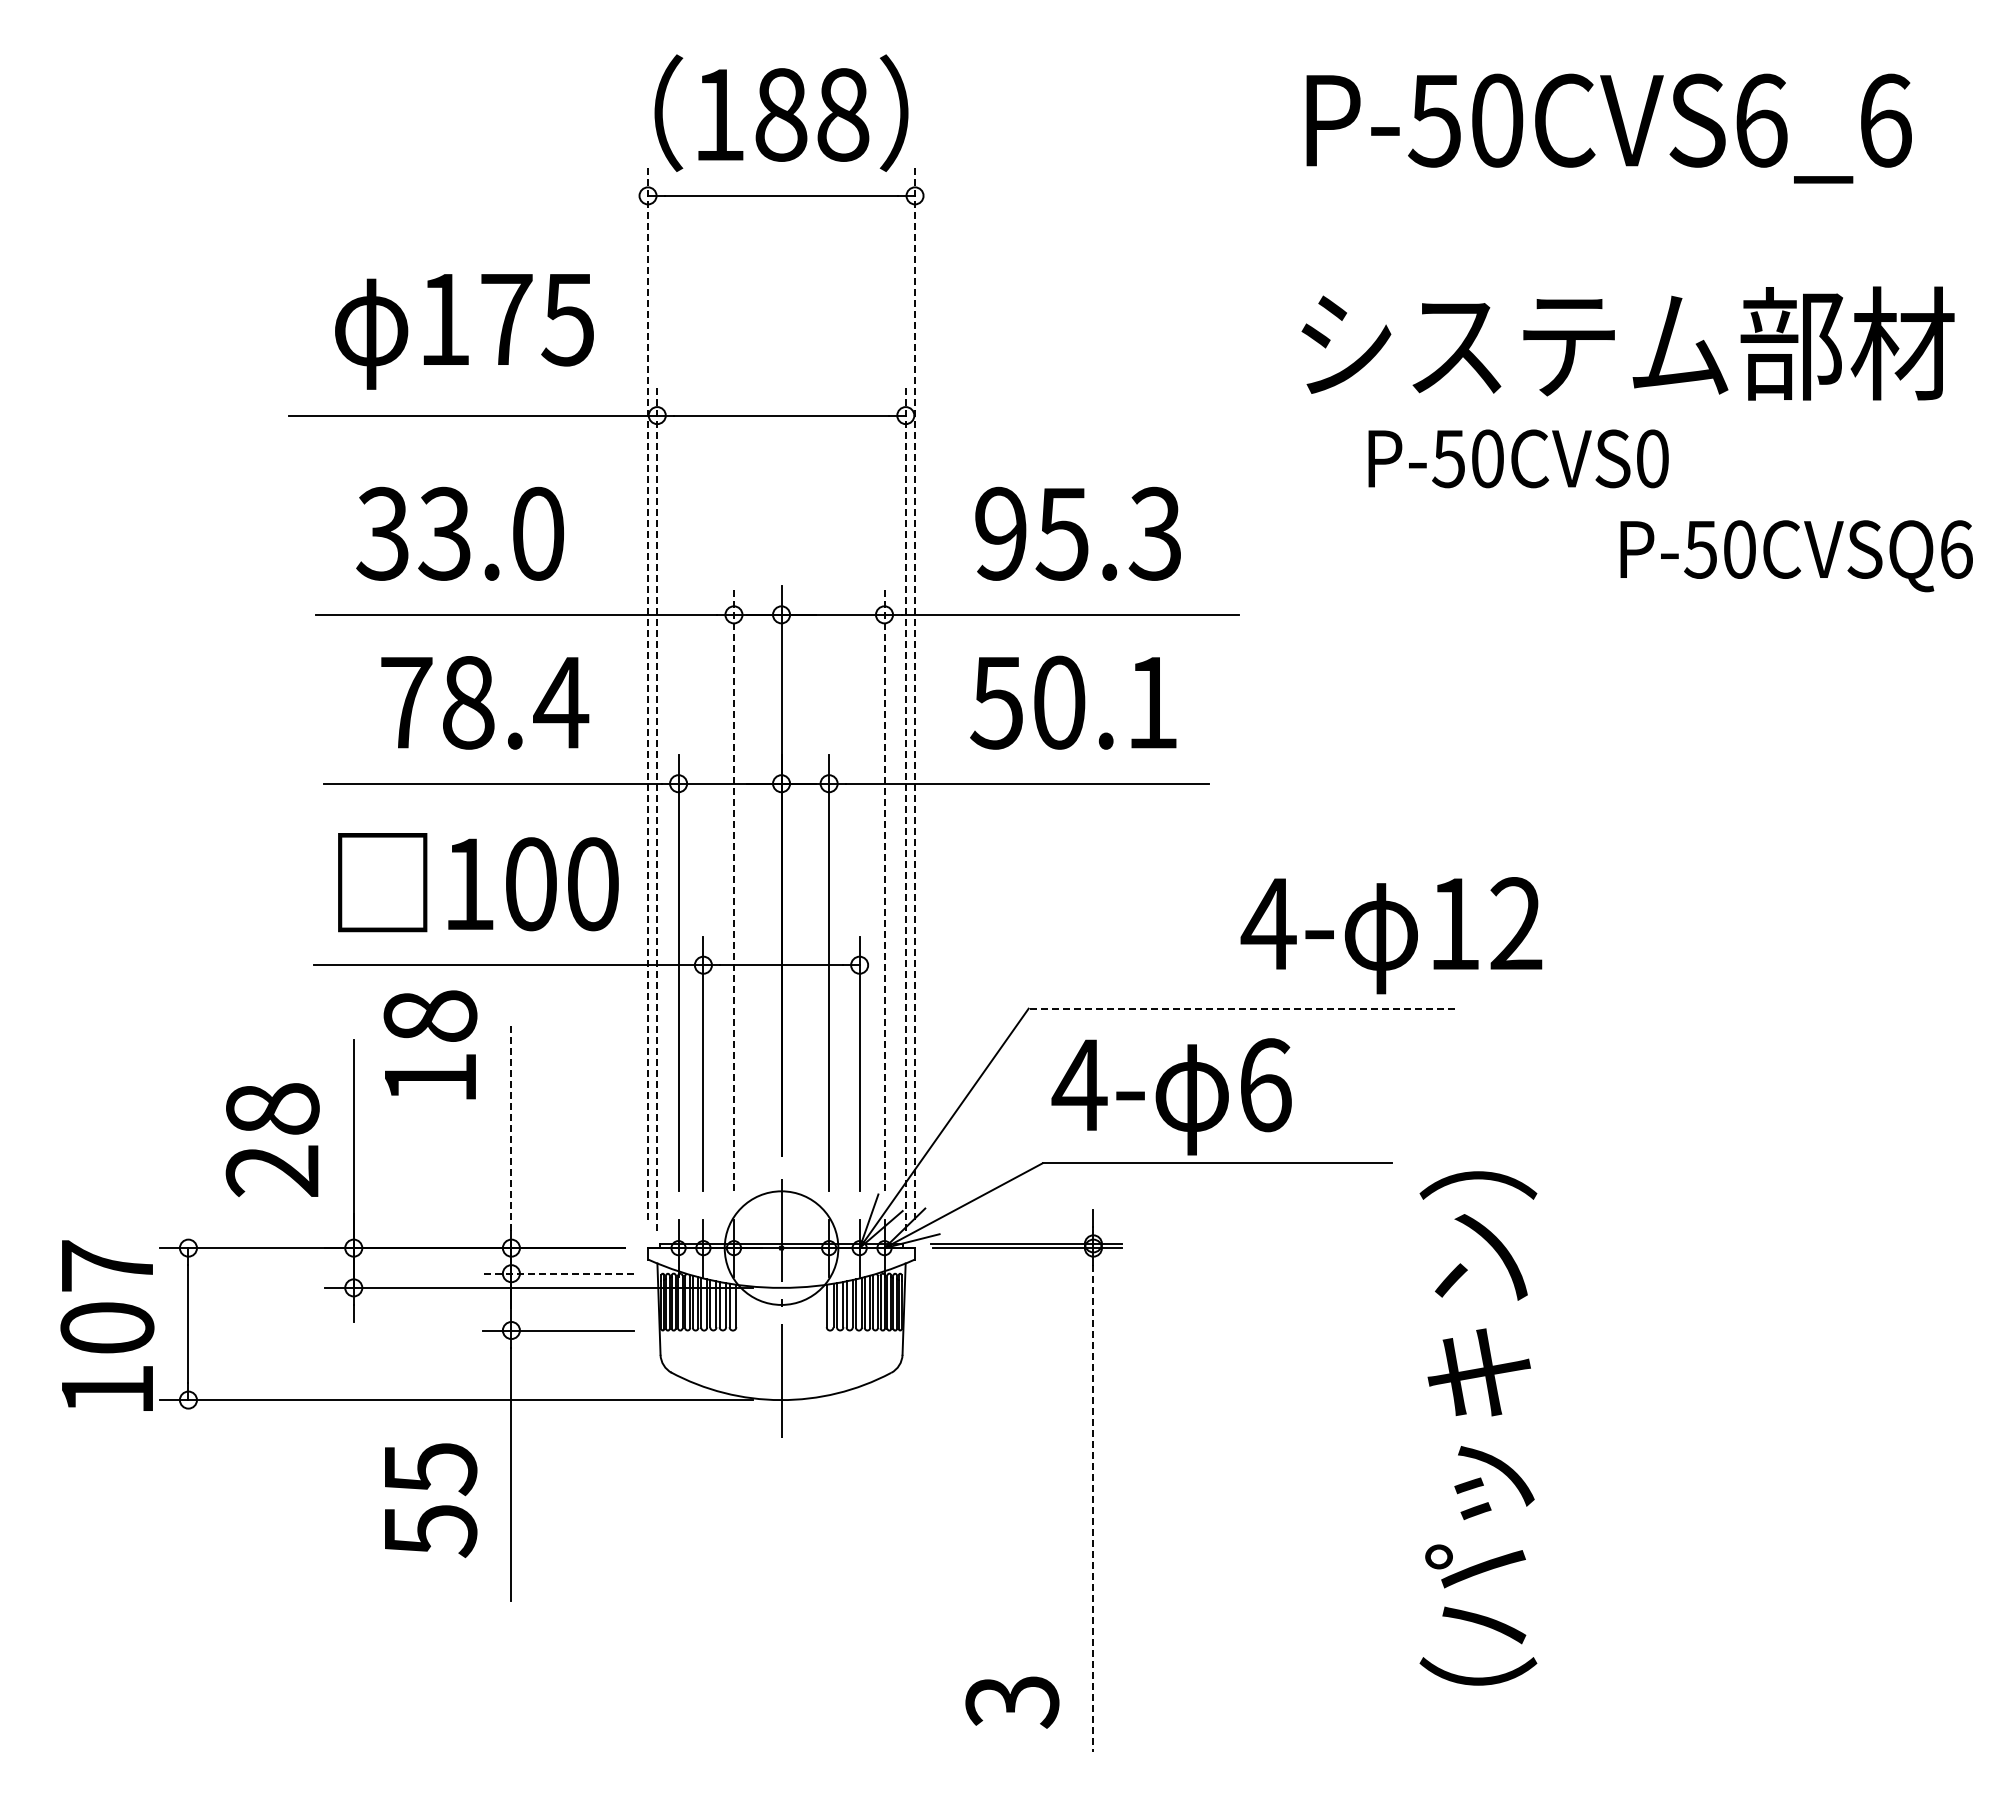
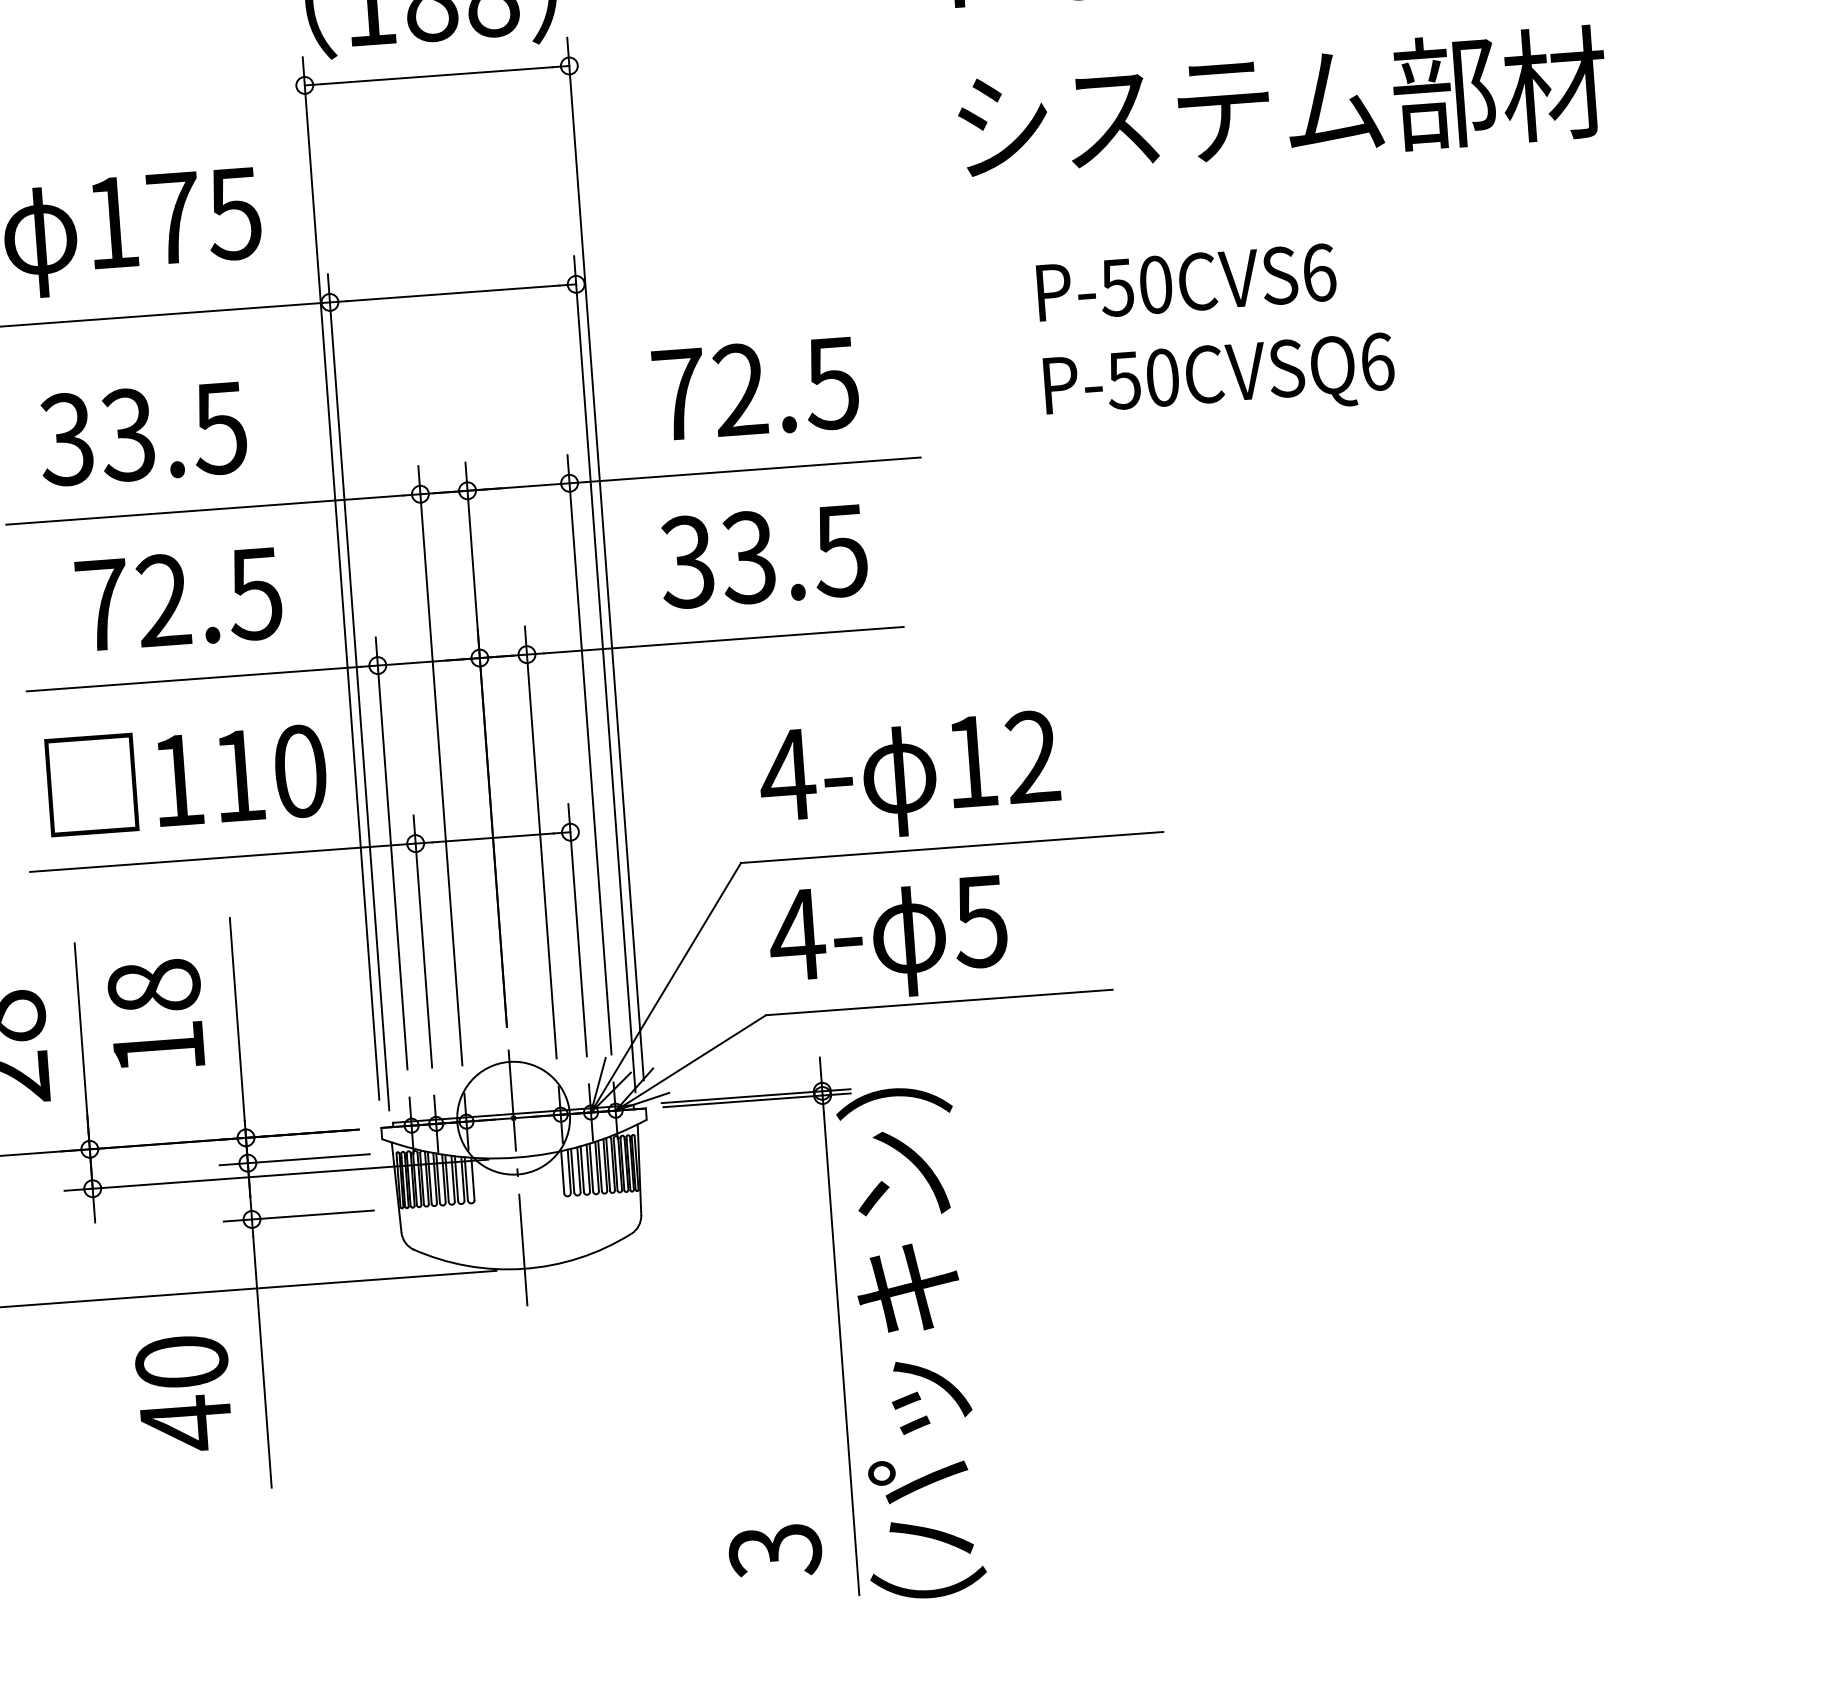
text: (1627, 343) -> (1281, 103), moved
text: (1653, 458) -> (1320, 272), P-50CVS0 -> P-50CVS6
text: (536, 533) -> (218, 428), 33.0 -> 33.5
text: (1078, 533) -> (755, 388), 95.3 -> 72.5
text: (1796, 556) -> (1219, 380), moved
line: (648, 693) -> (341, 578), dashed -> solid
line: (915, 693) -> (605, 558), dashed -> solid
text: (515, 702) -> (210, 596), 78.4 -> 72.5
text: (1073, 702) -> (763, 556), 50.1 -> 33.5
line: (657, 809) -> (358, 692), dashed -> solid
line: (905, 809) -> (604, 674), dashed -> solid
text: (531, 884) -> (239, 776), 100 -> 110
line: (733, 888) -> (439, 765), dashed -> solid
line: (884, 888) -> (589, 754), dashed -> solid
text: (1391, 935) -> (909, 777), moved
line: (1241, 1008) -> (951, 847), dashed -> solid
text: (430, 1044) -> (156, 1014), moved
text: (1264, 1085) -> (980, 921), 6 -> 5
line: (511, 1128) -> (237, 1019), dashed -> solid
line: (558, 1273) -> (294, 1159), dashed -> solid
text: (1478, 1428) -> (911, 1343), moved
text: (430, 1500) -> (184, 1393), 55 -> 40
line: (1093, 1508) -> (841, 1353), dashed -> solid

